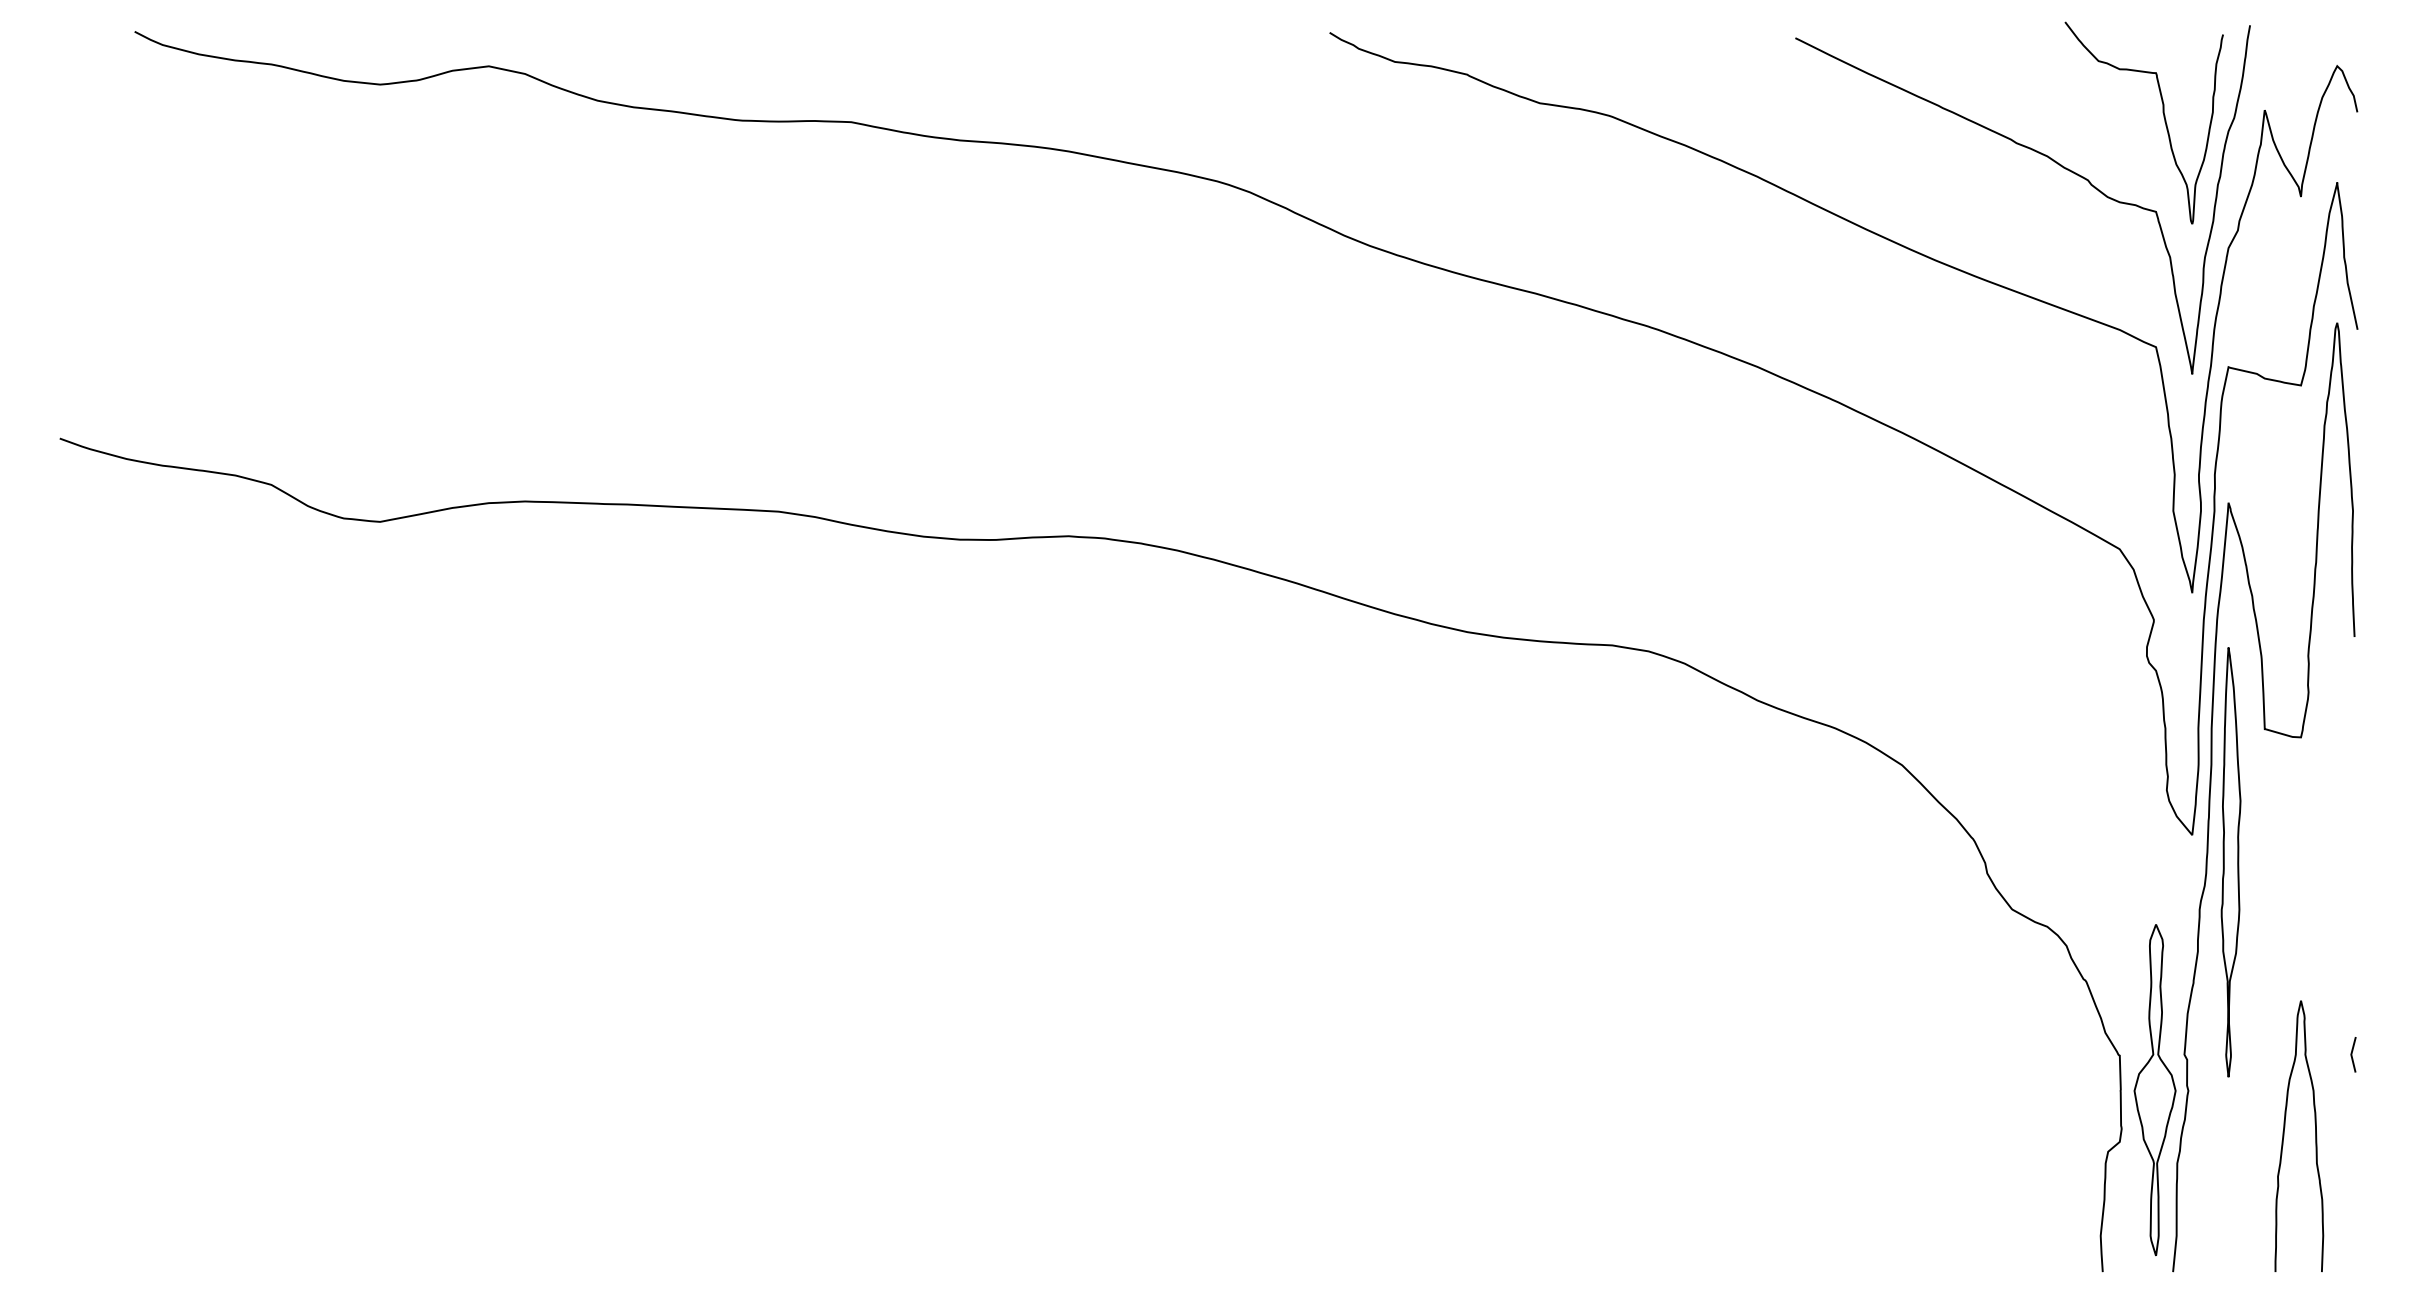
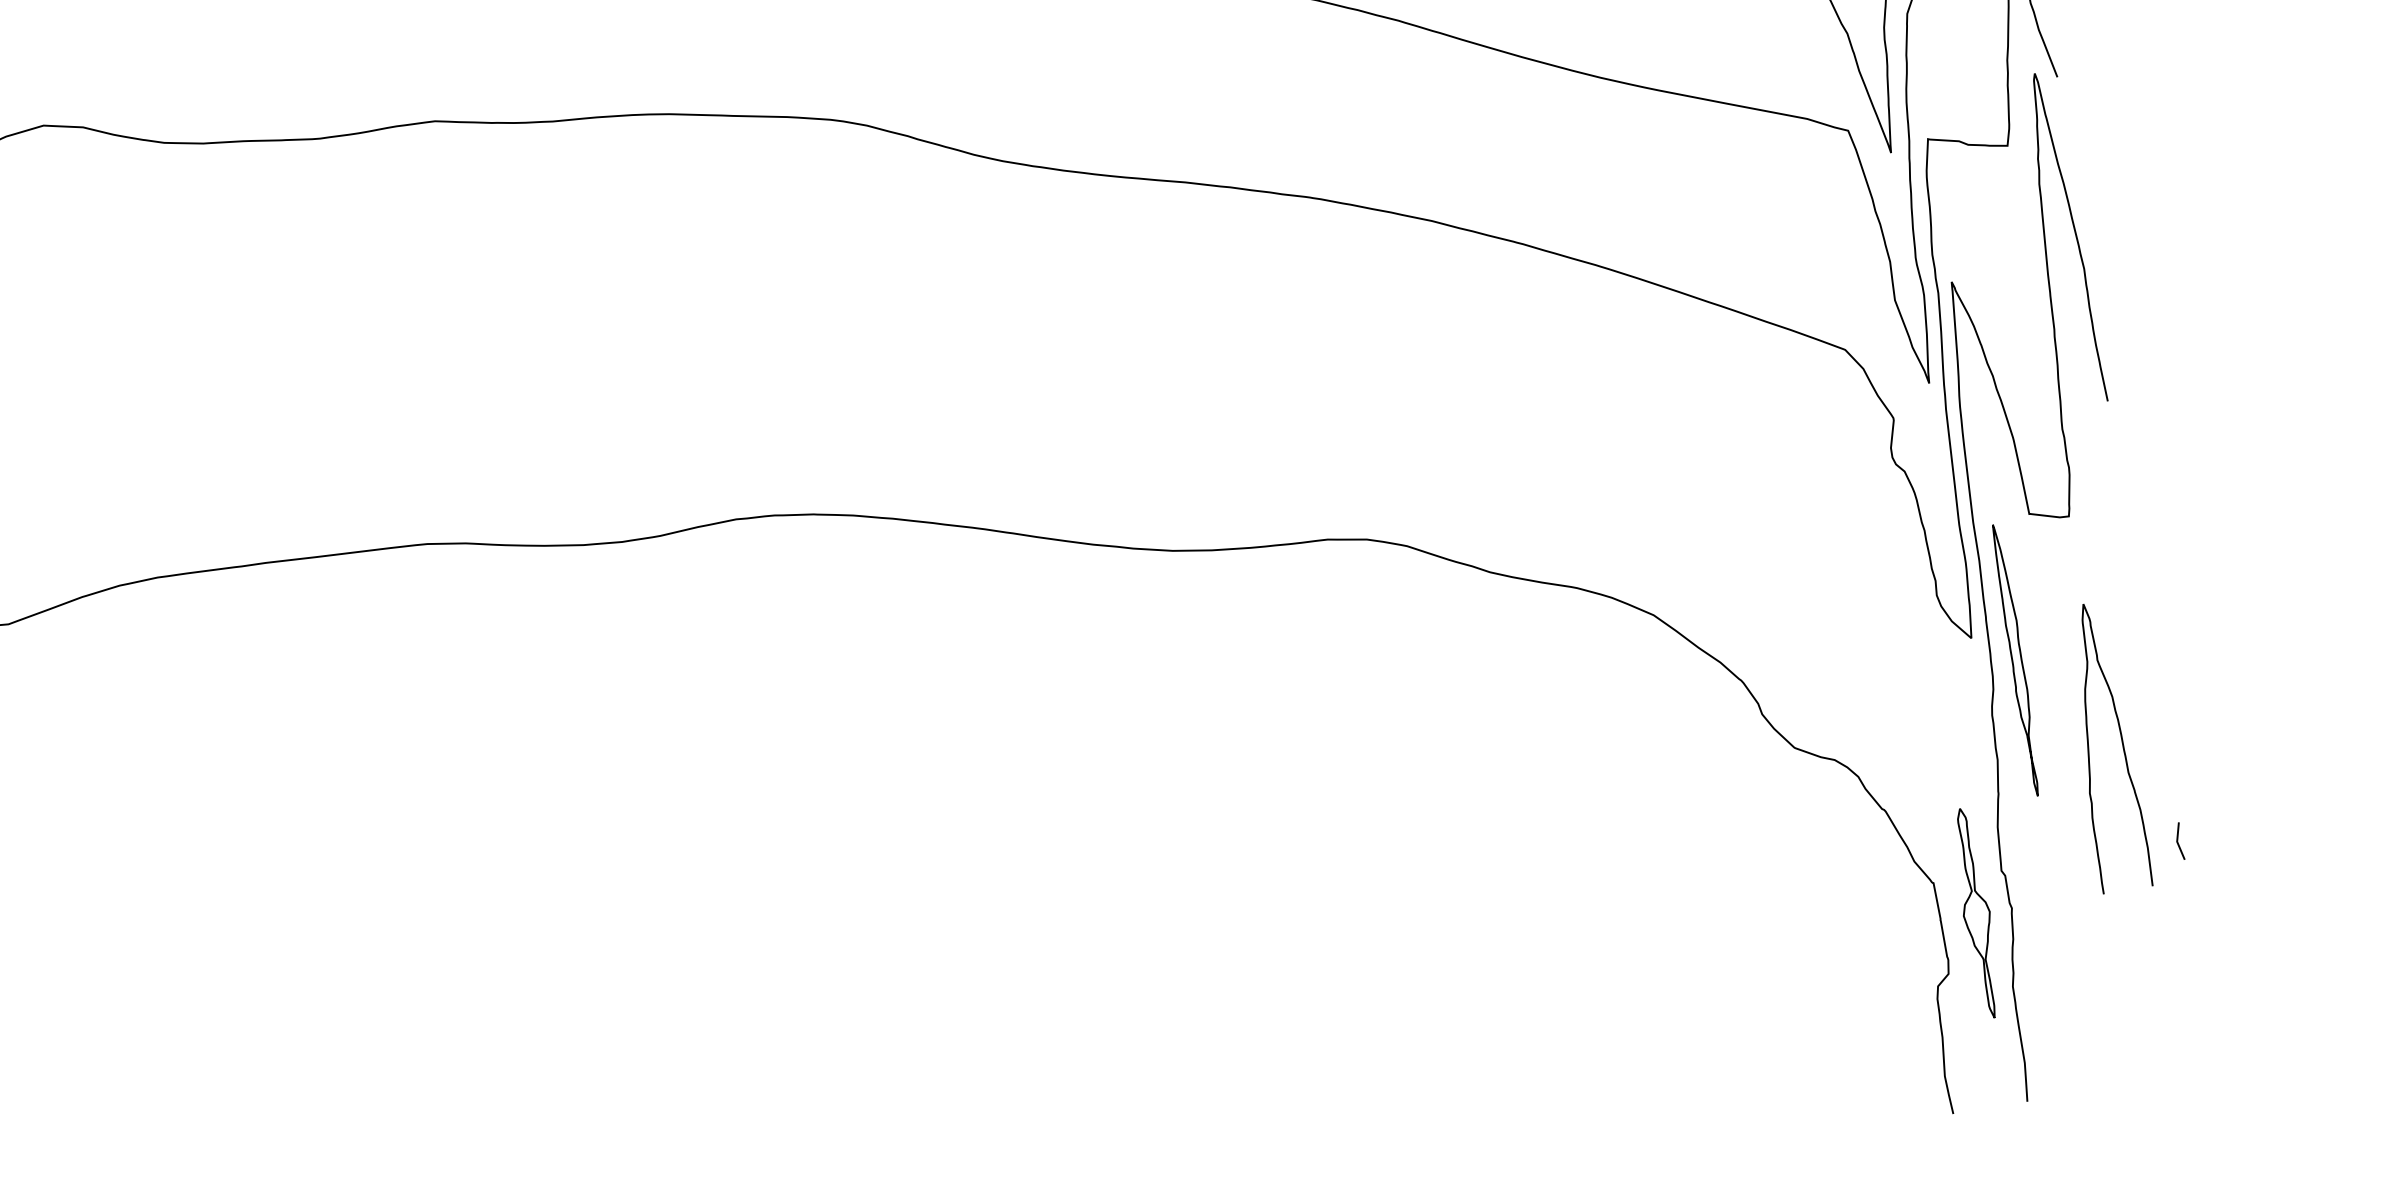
part: (2230, 862) -> (2016, 660), size x0.6
part: (2154, 1090) -> (1976, 913), size x0.6
curve: (2284, 1135) -> (2089, 748), moved

